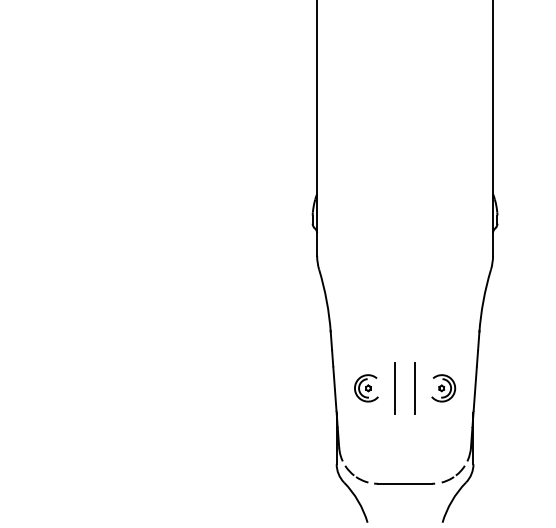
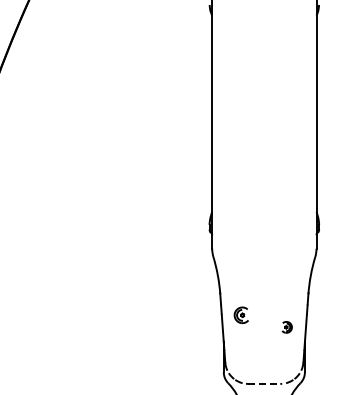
part: (364, 388) -> (240, 315), moved
line: (395, 388) -> (258, 327), removed
line: (415, 388) -> (270, 327), removed
part: (442, 388) -> (286, 327), size x0.7
line: (405, 483) -> (264, 383), solid -> dashed

